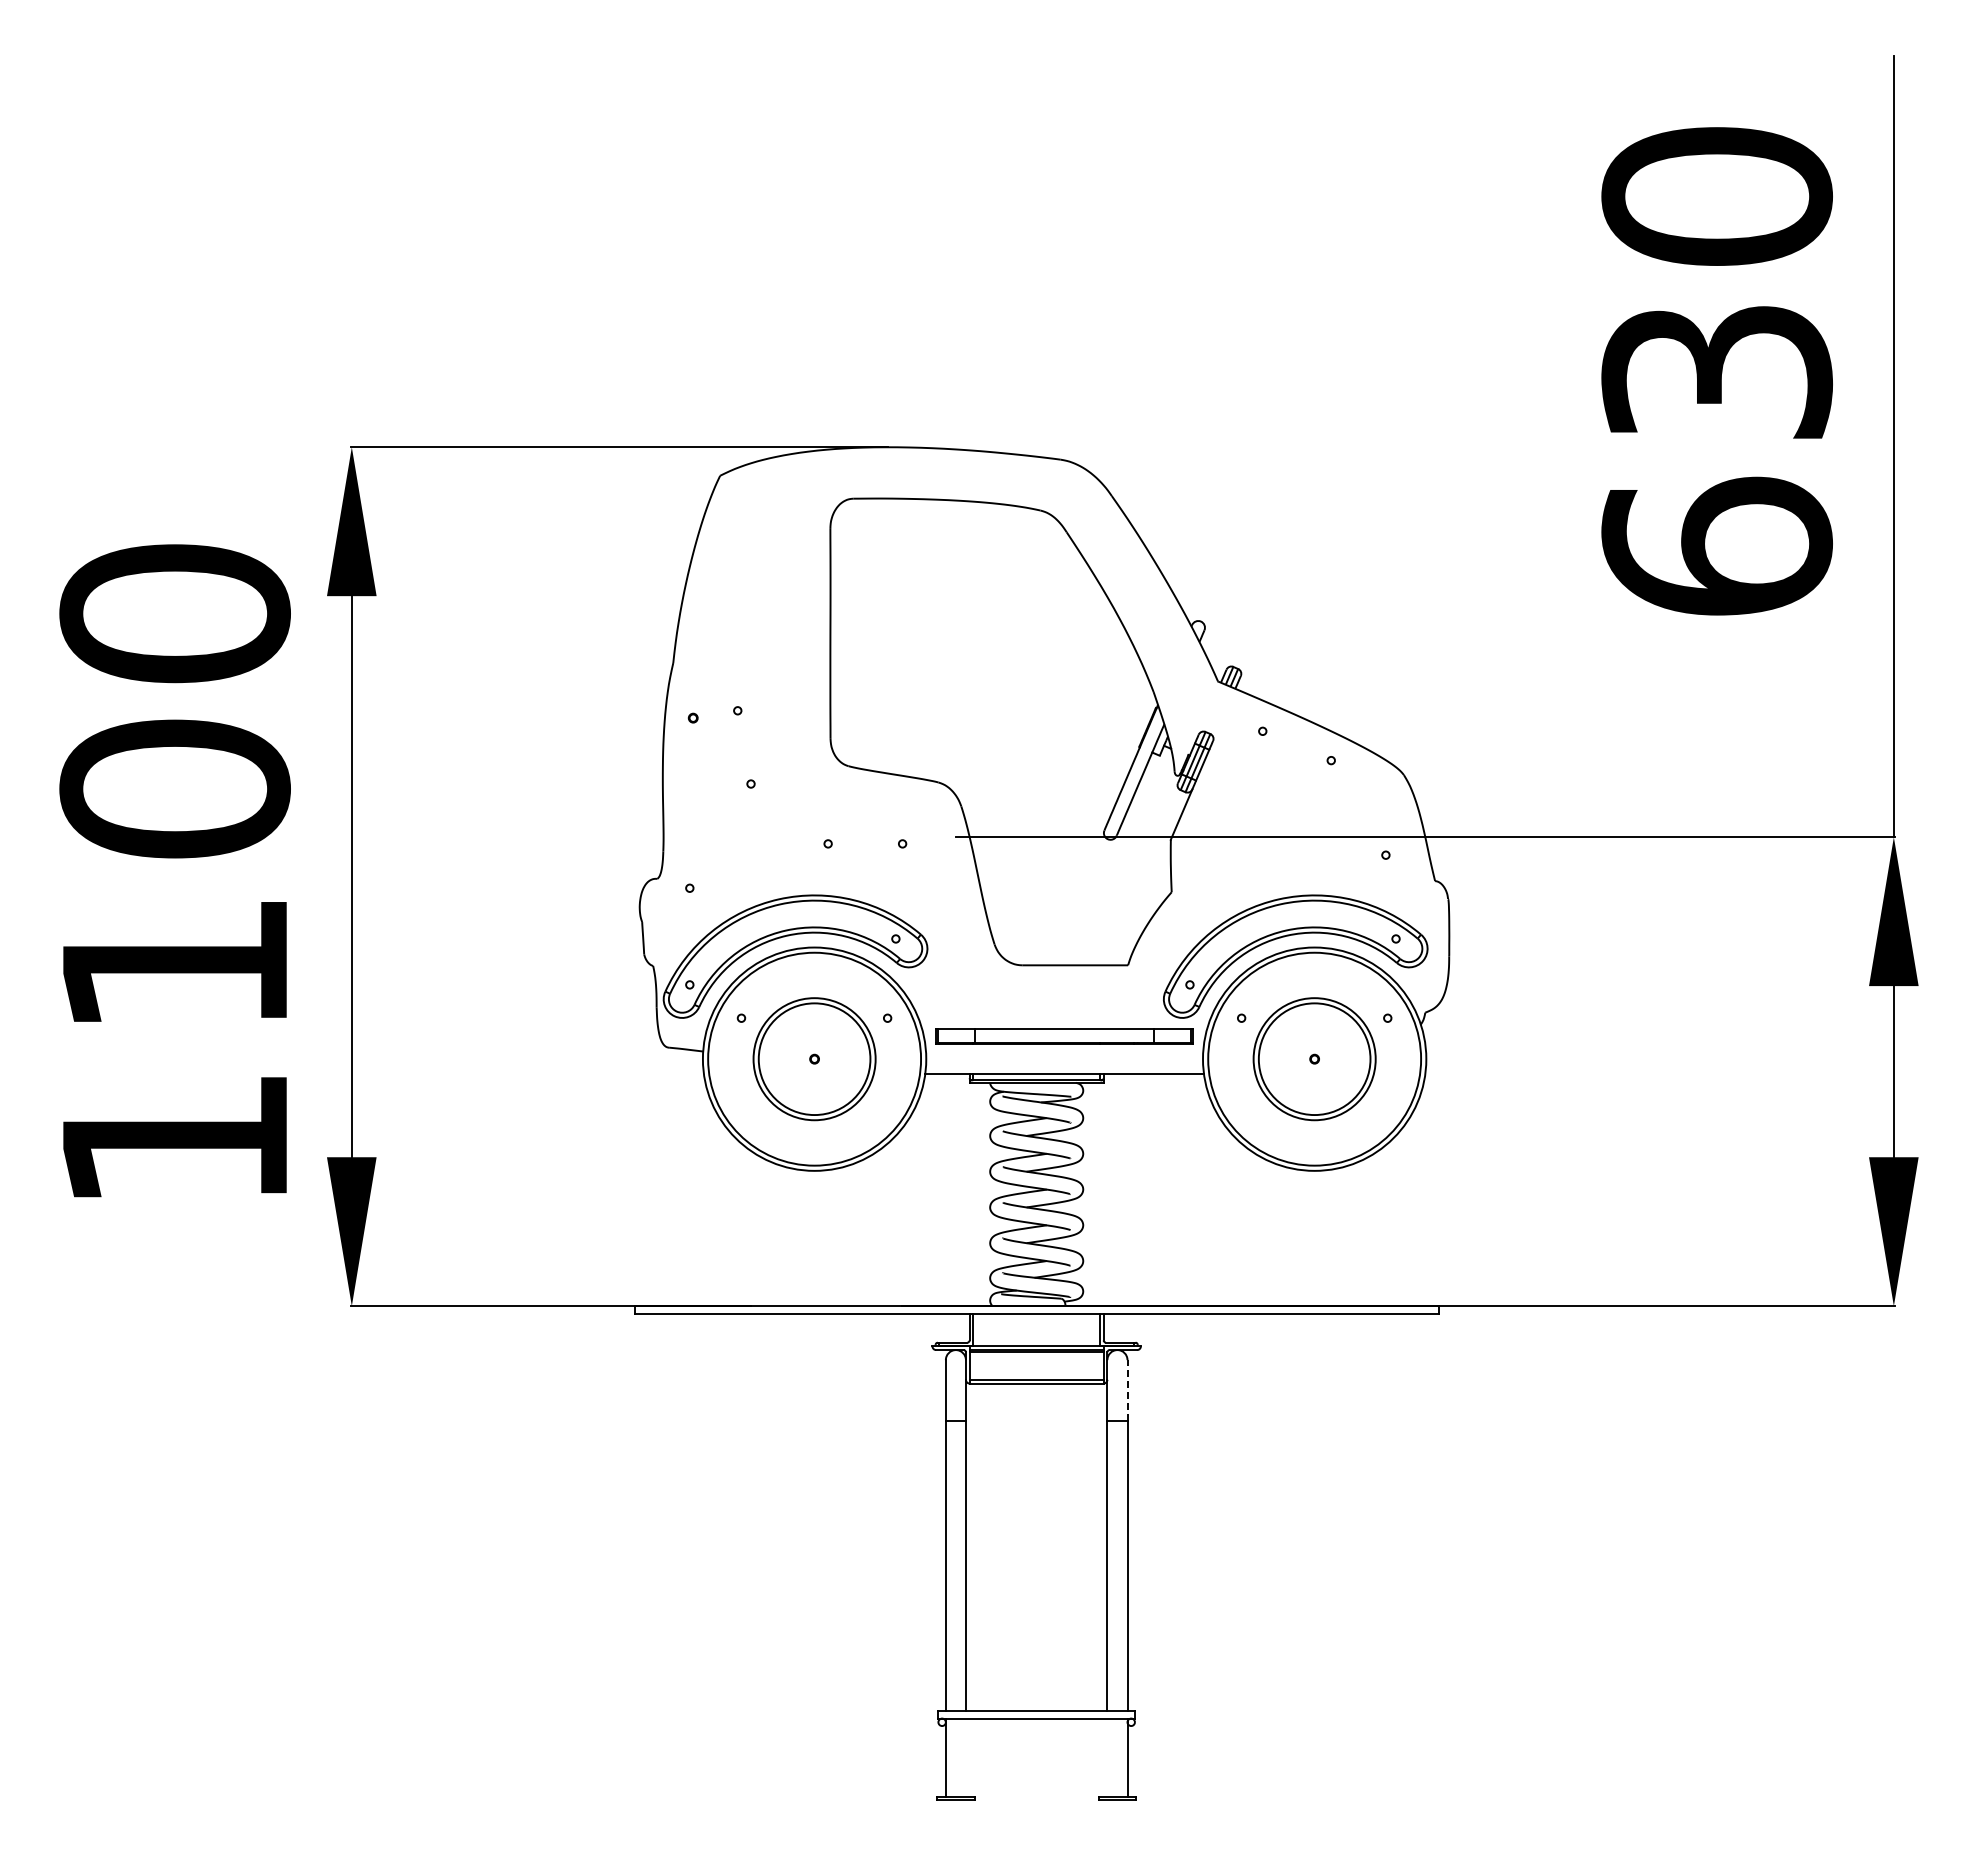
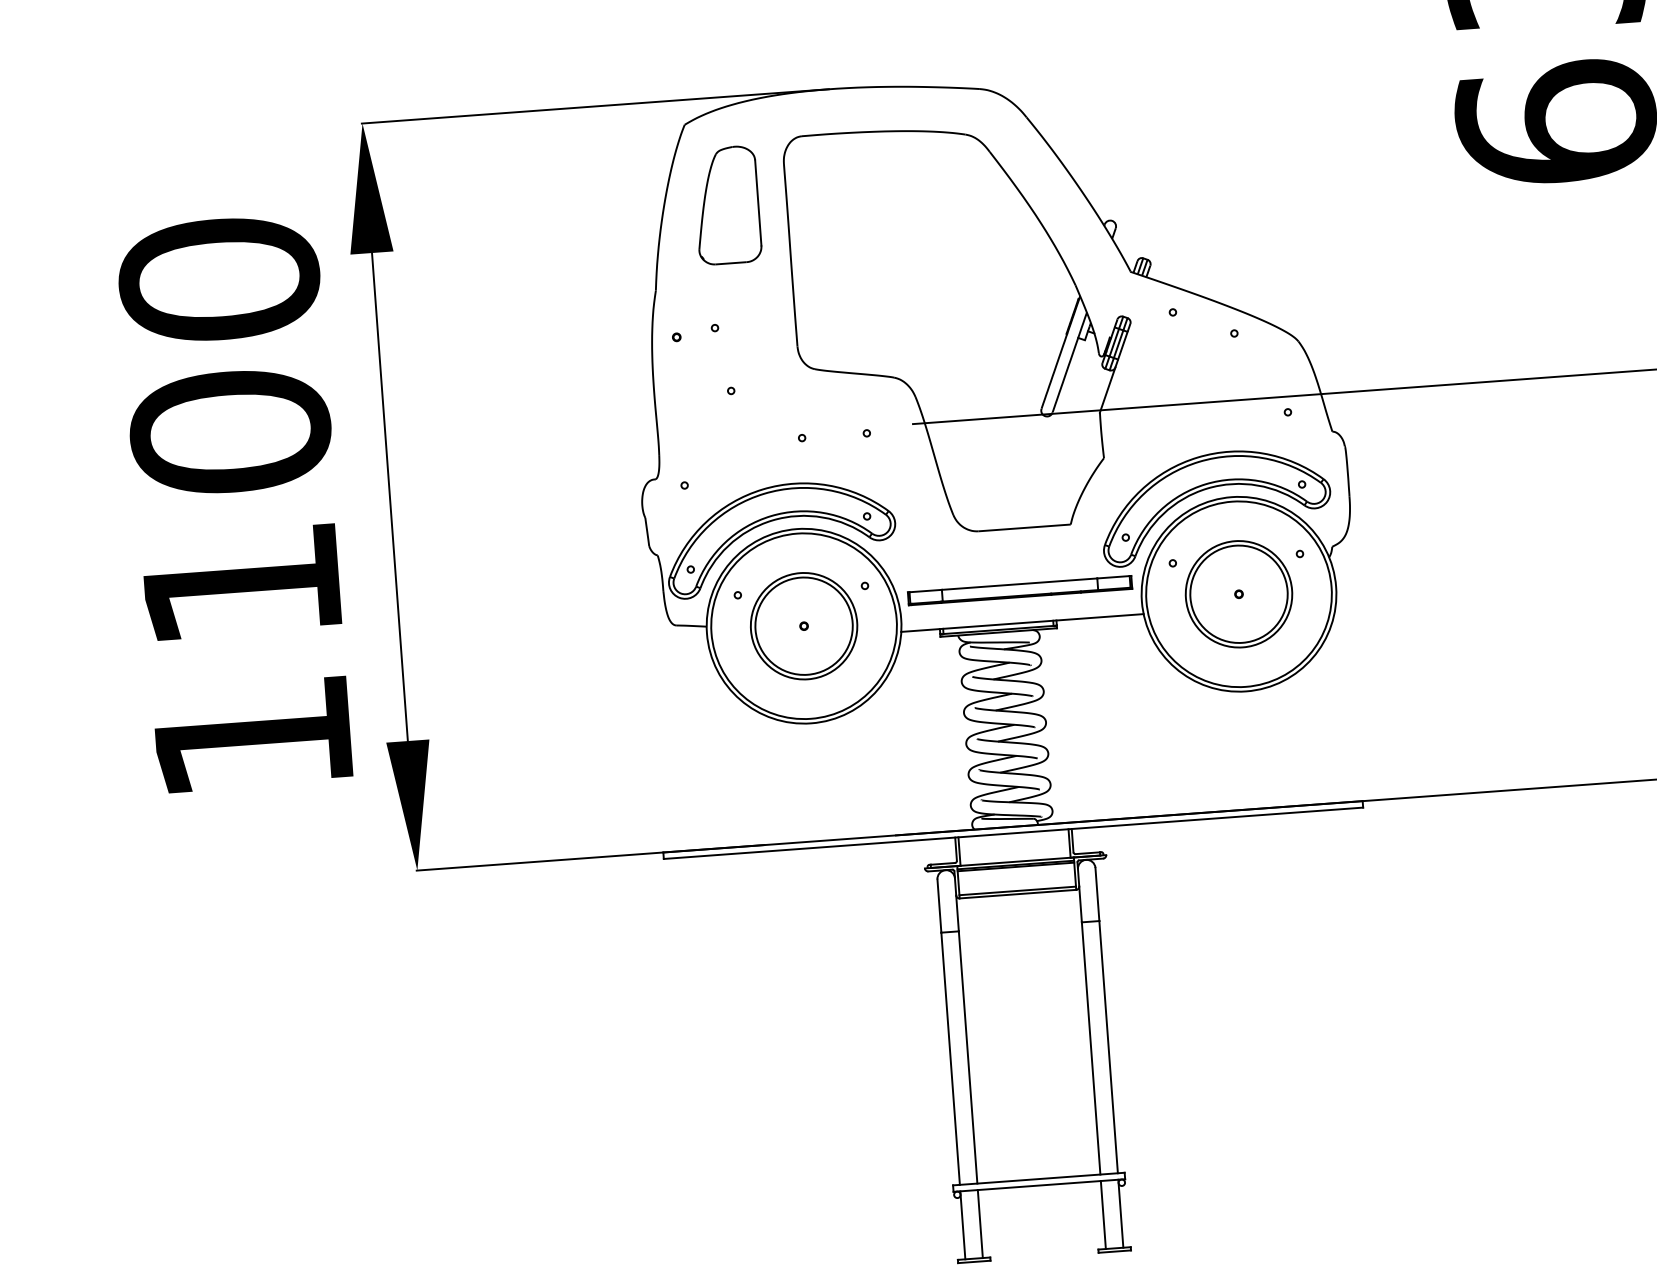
part: (761, 571) -> (726, 205), added
line: (1127, 1390) -> (1097, 894), dashed -> solid
line: (965, 1757) -> (979, 1223), added
line: (1107, 1757) -> (1103, 1214), added

